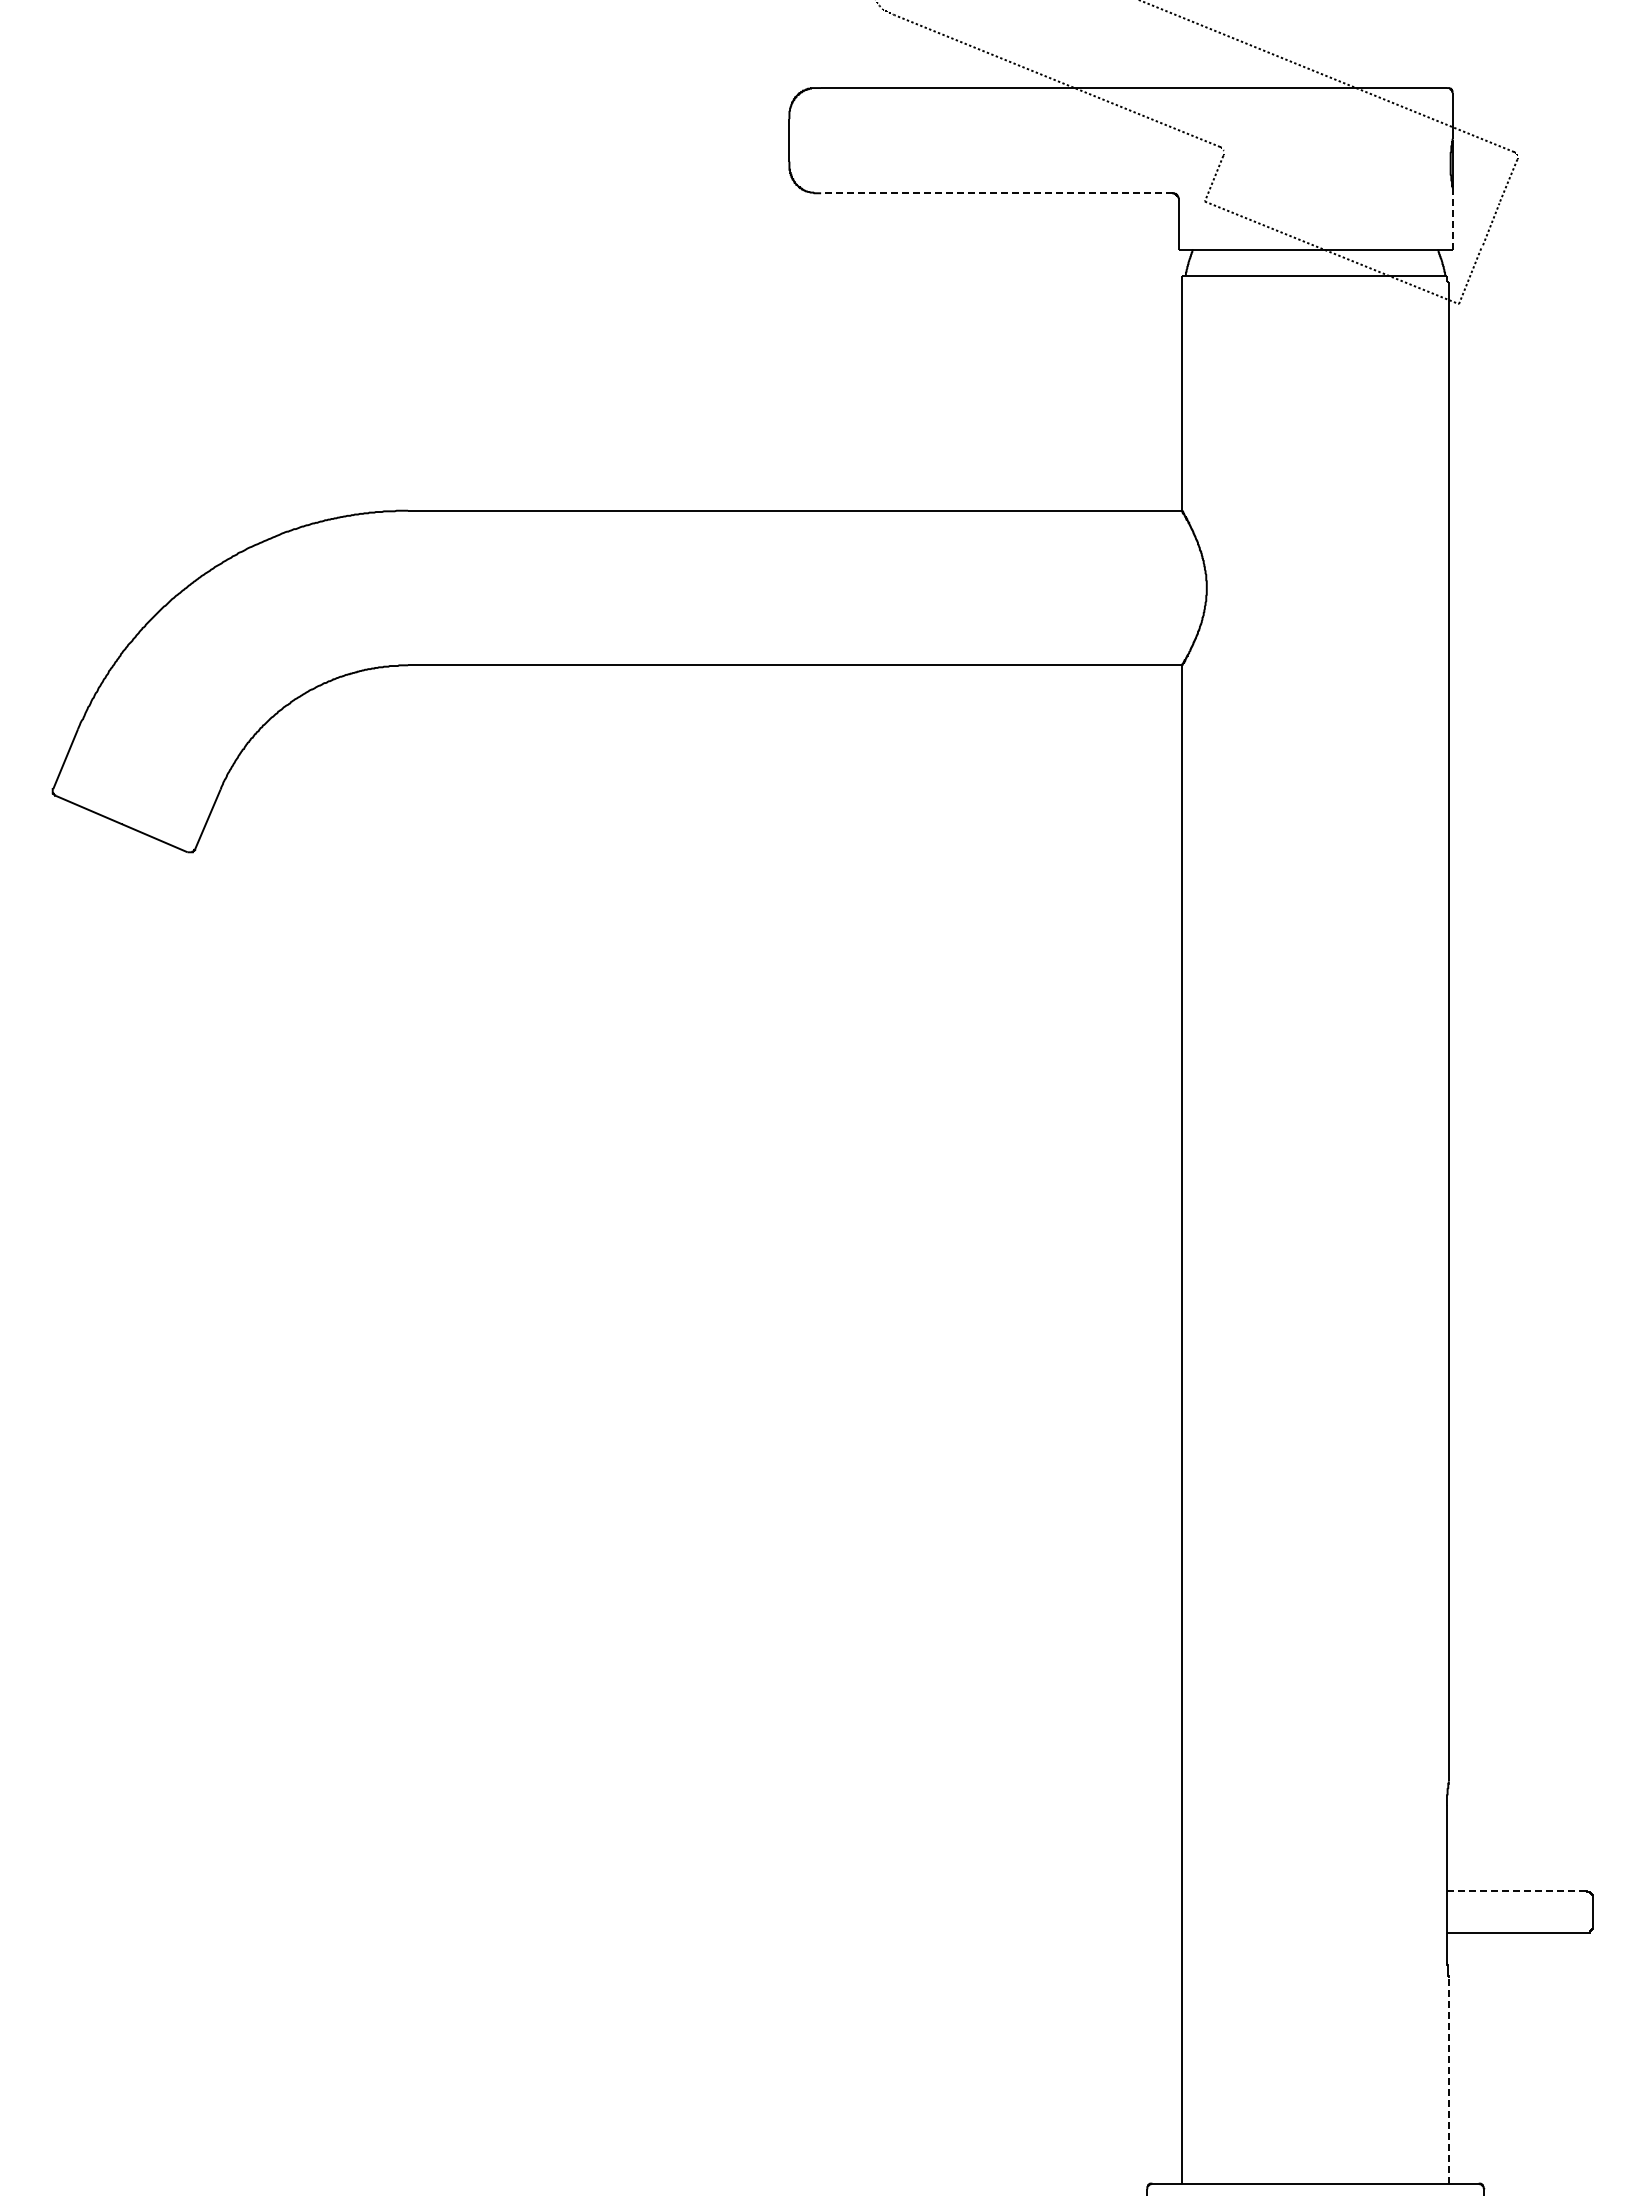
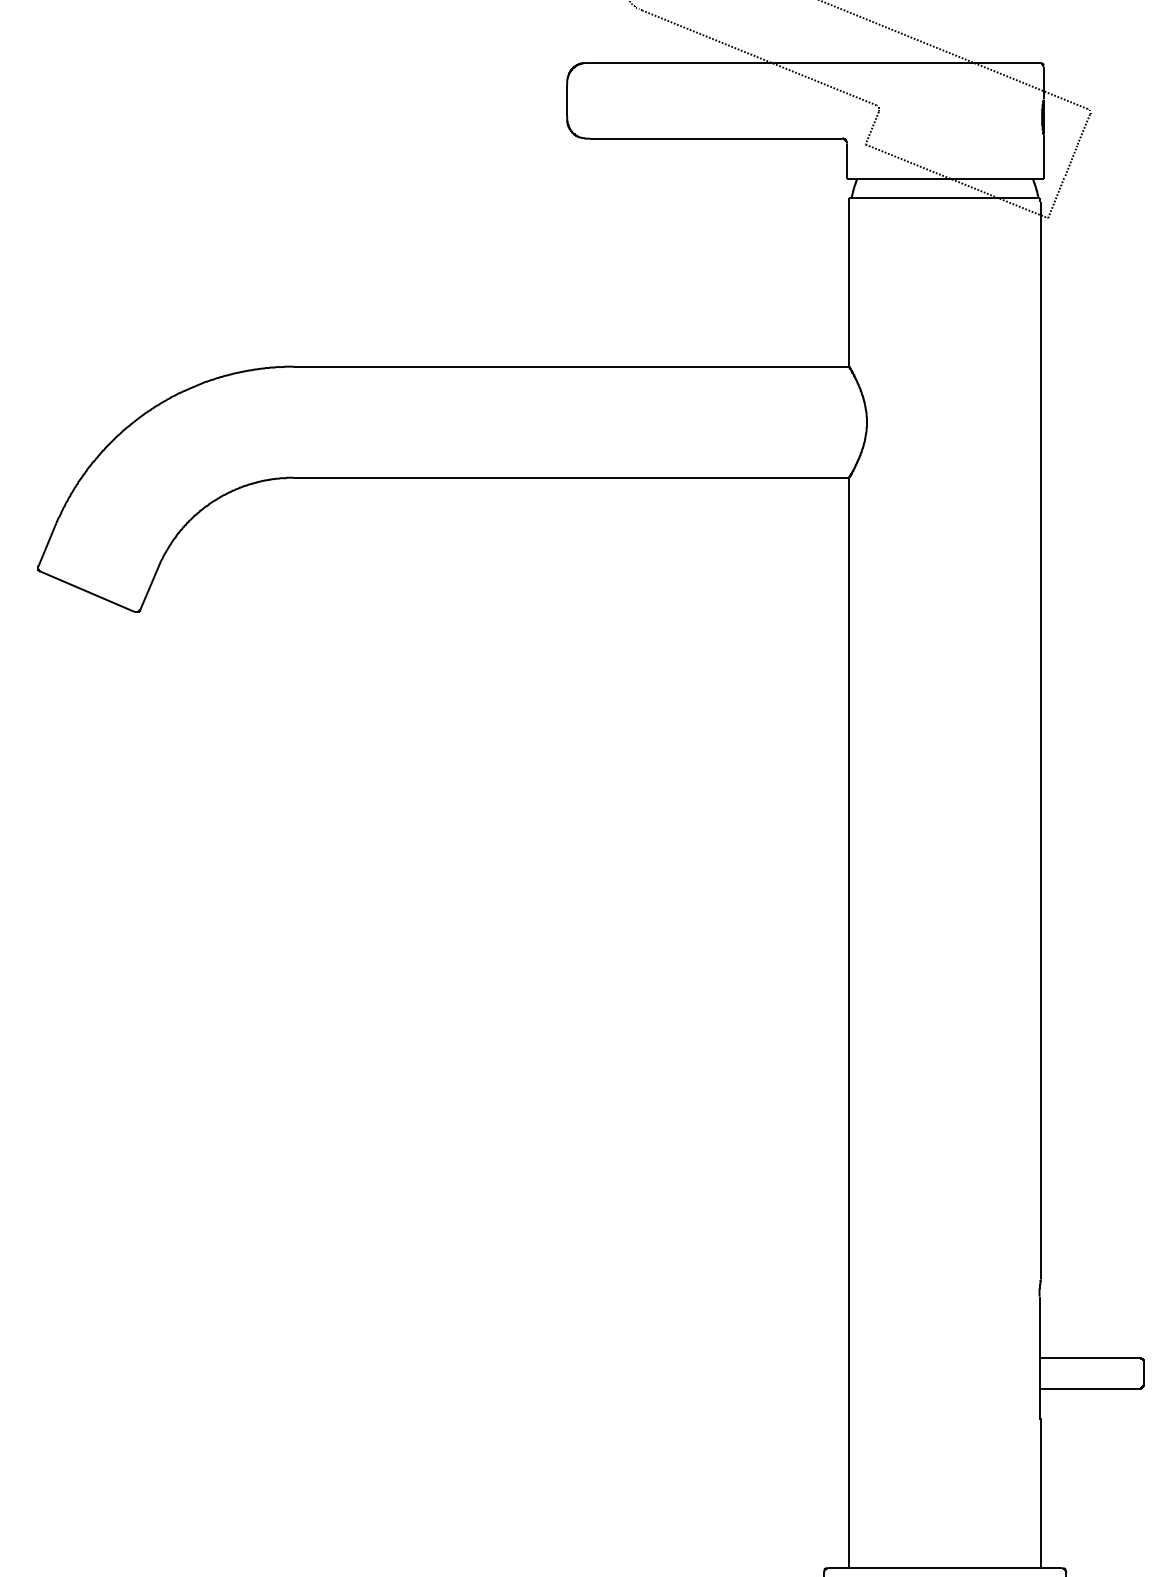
line: (996, 193) -> (715, 138), dashed -> solid
line: (1452, 218) -> (1043, 156), dashed -> solid
line: (1515, 1890) -> (1088, 1357), dashed -> solid
line: (1448, 2080) -> (1040, 1494), dashed -> solid

